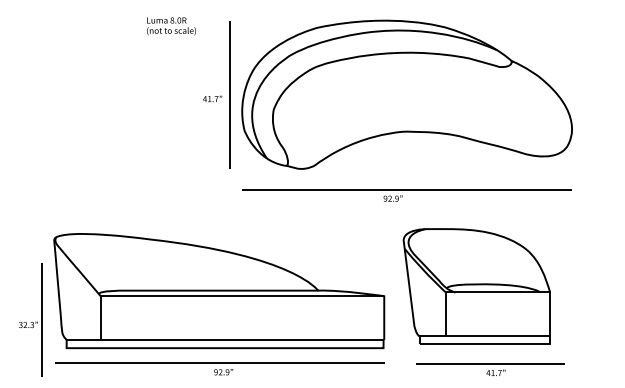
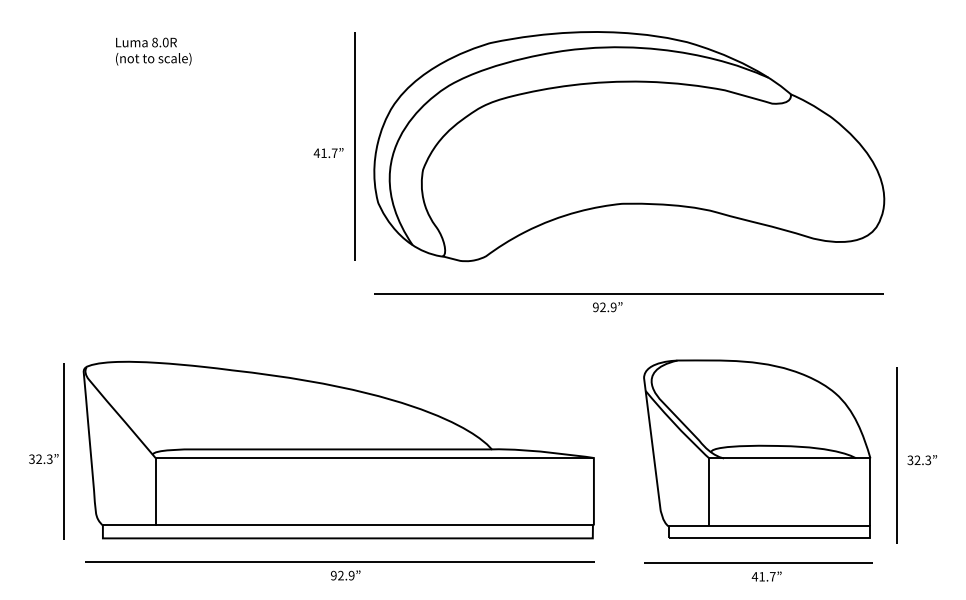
text: (171, 26) -> (153, 51), moved
part: (476, 286) -> (756, 449), moved
part: (592, 294) -> (915, 455), added
part: (30, 319) -> (46, 450), moved

